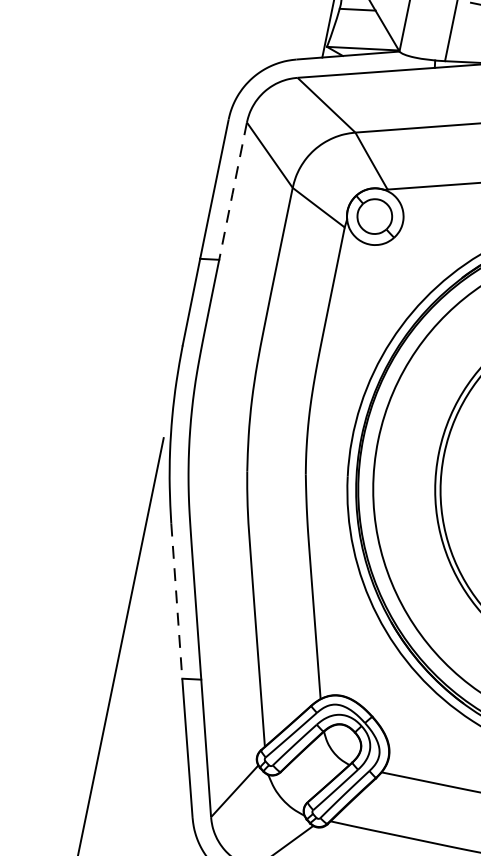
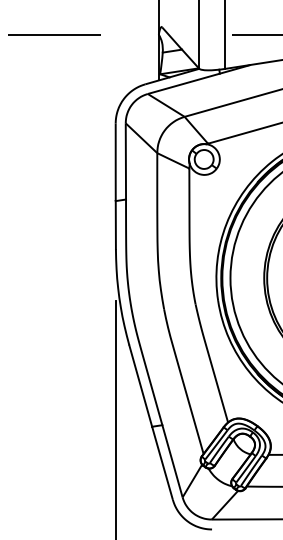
line: (231, 192) -> (125, 162), dashed -> solid
line: (176, 601) -> (140, 386), dashed -> solid

